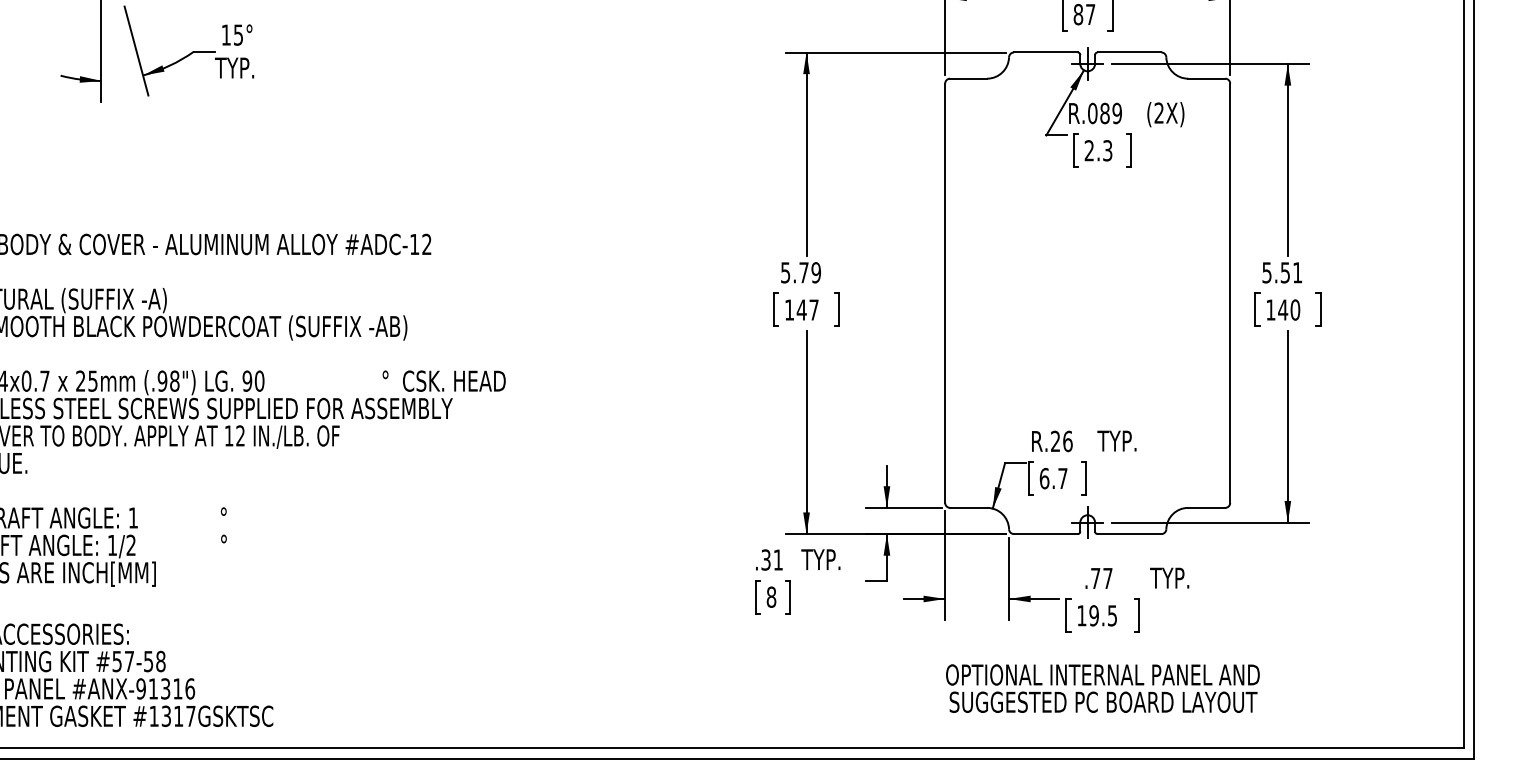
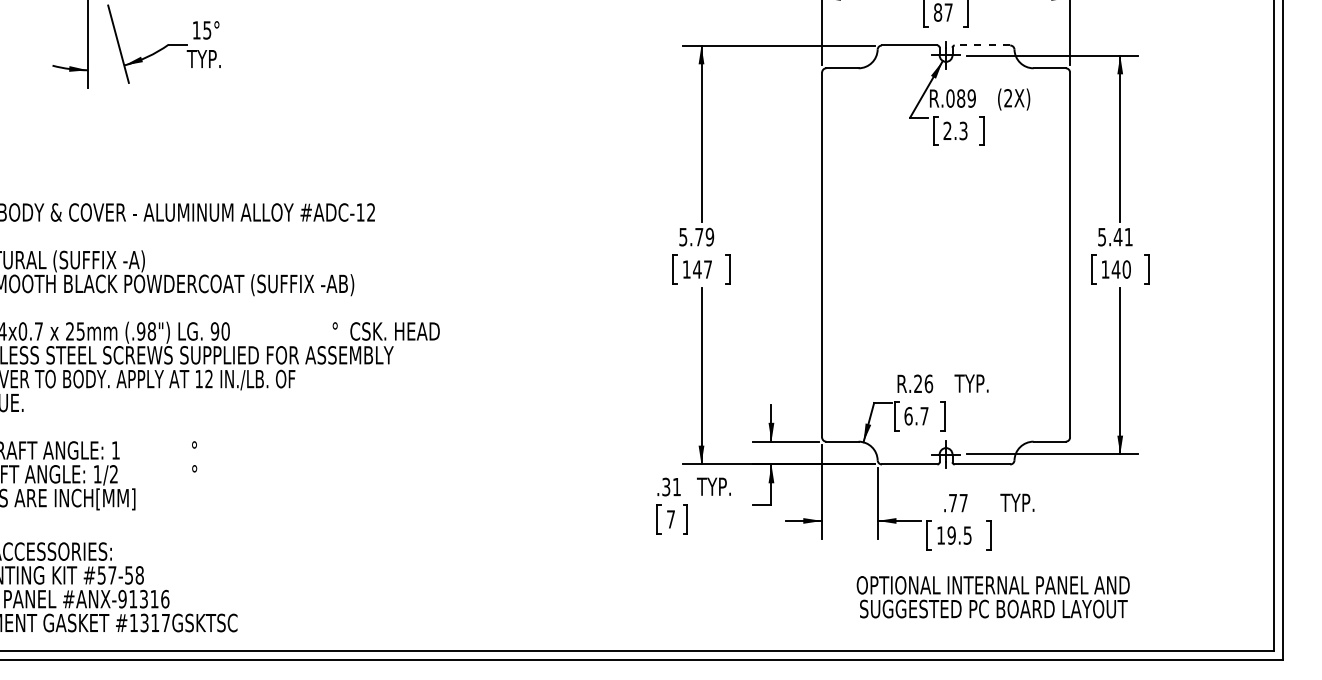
line: (1129, 52) -> (982, 45), solid -> dashed
text: (1285, 272) -> (1118, 236), 5.51 -> 5.41
text: (771, 596) -> (671, 518), 8 -> 7
text: (1102, 688) -> (992, 597), moved

